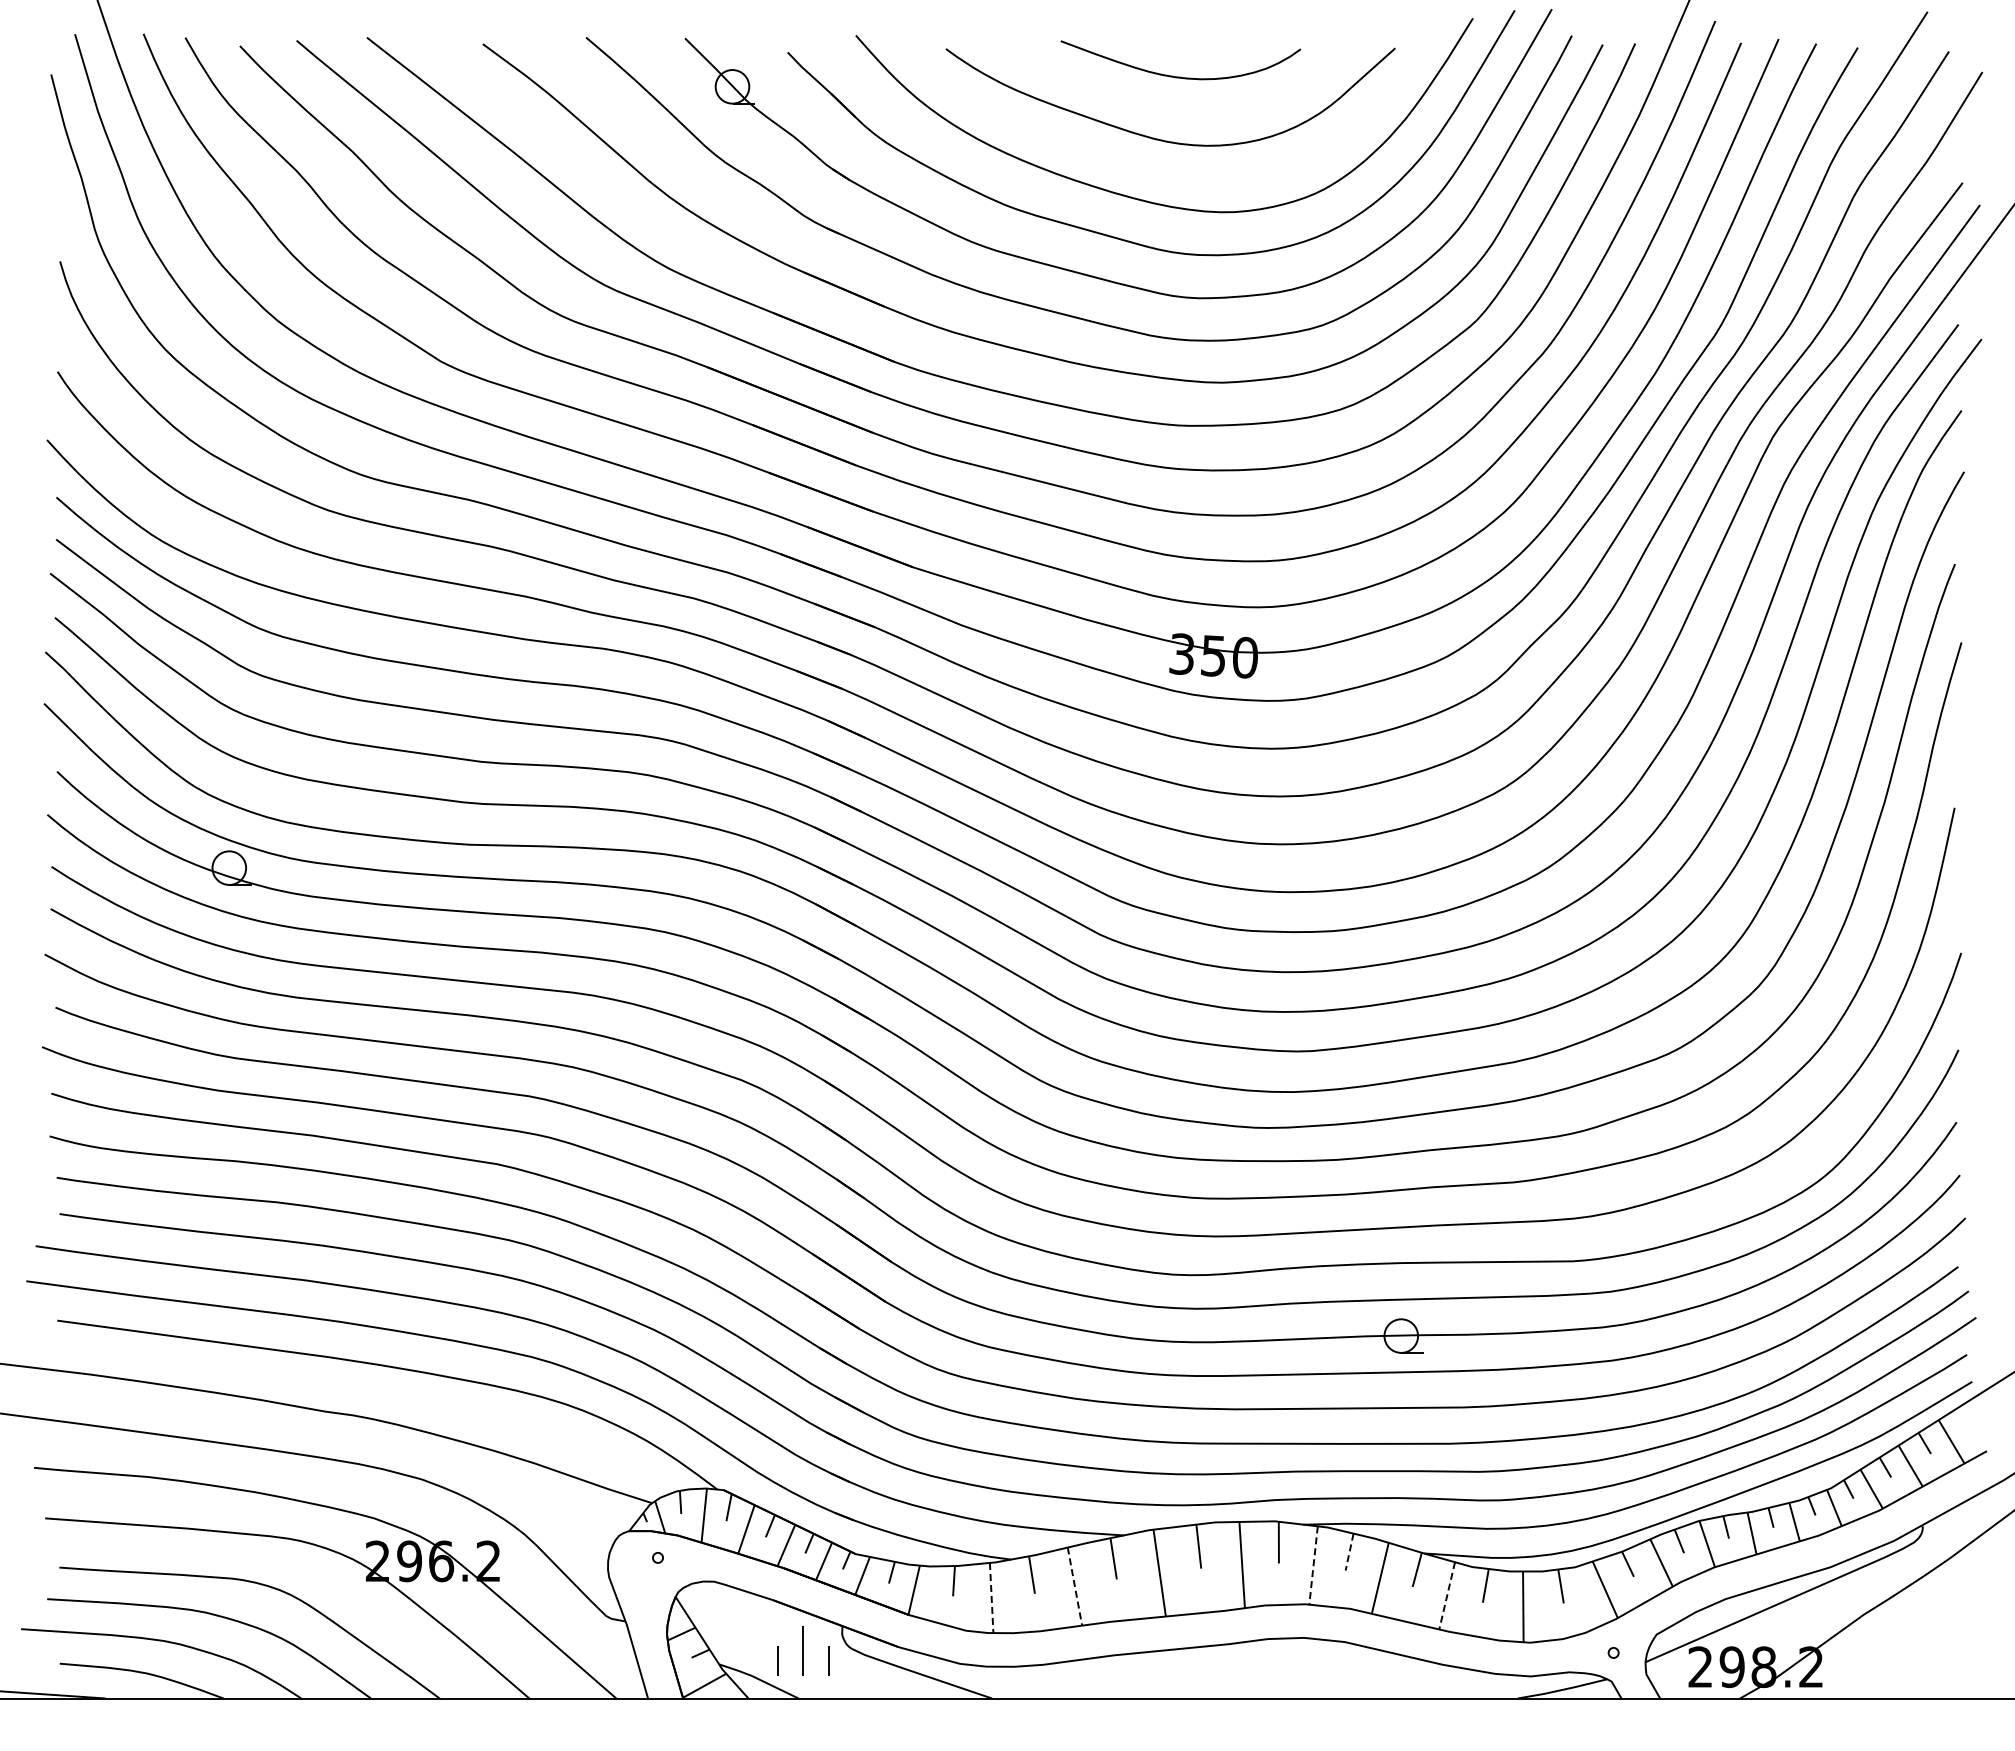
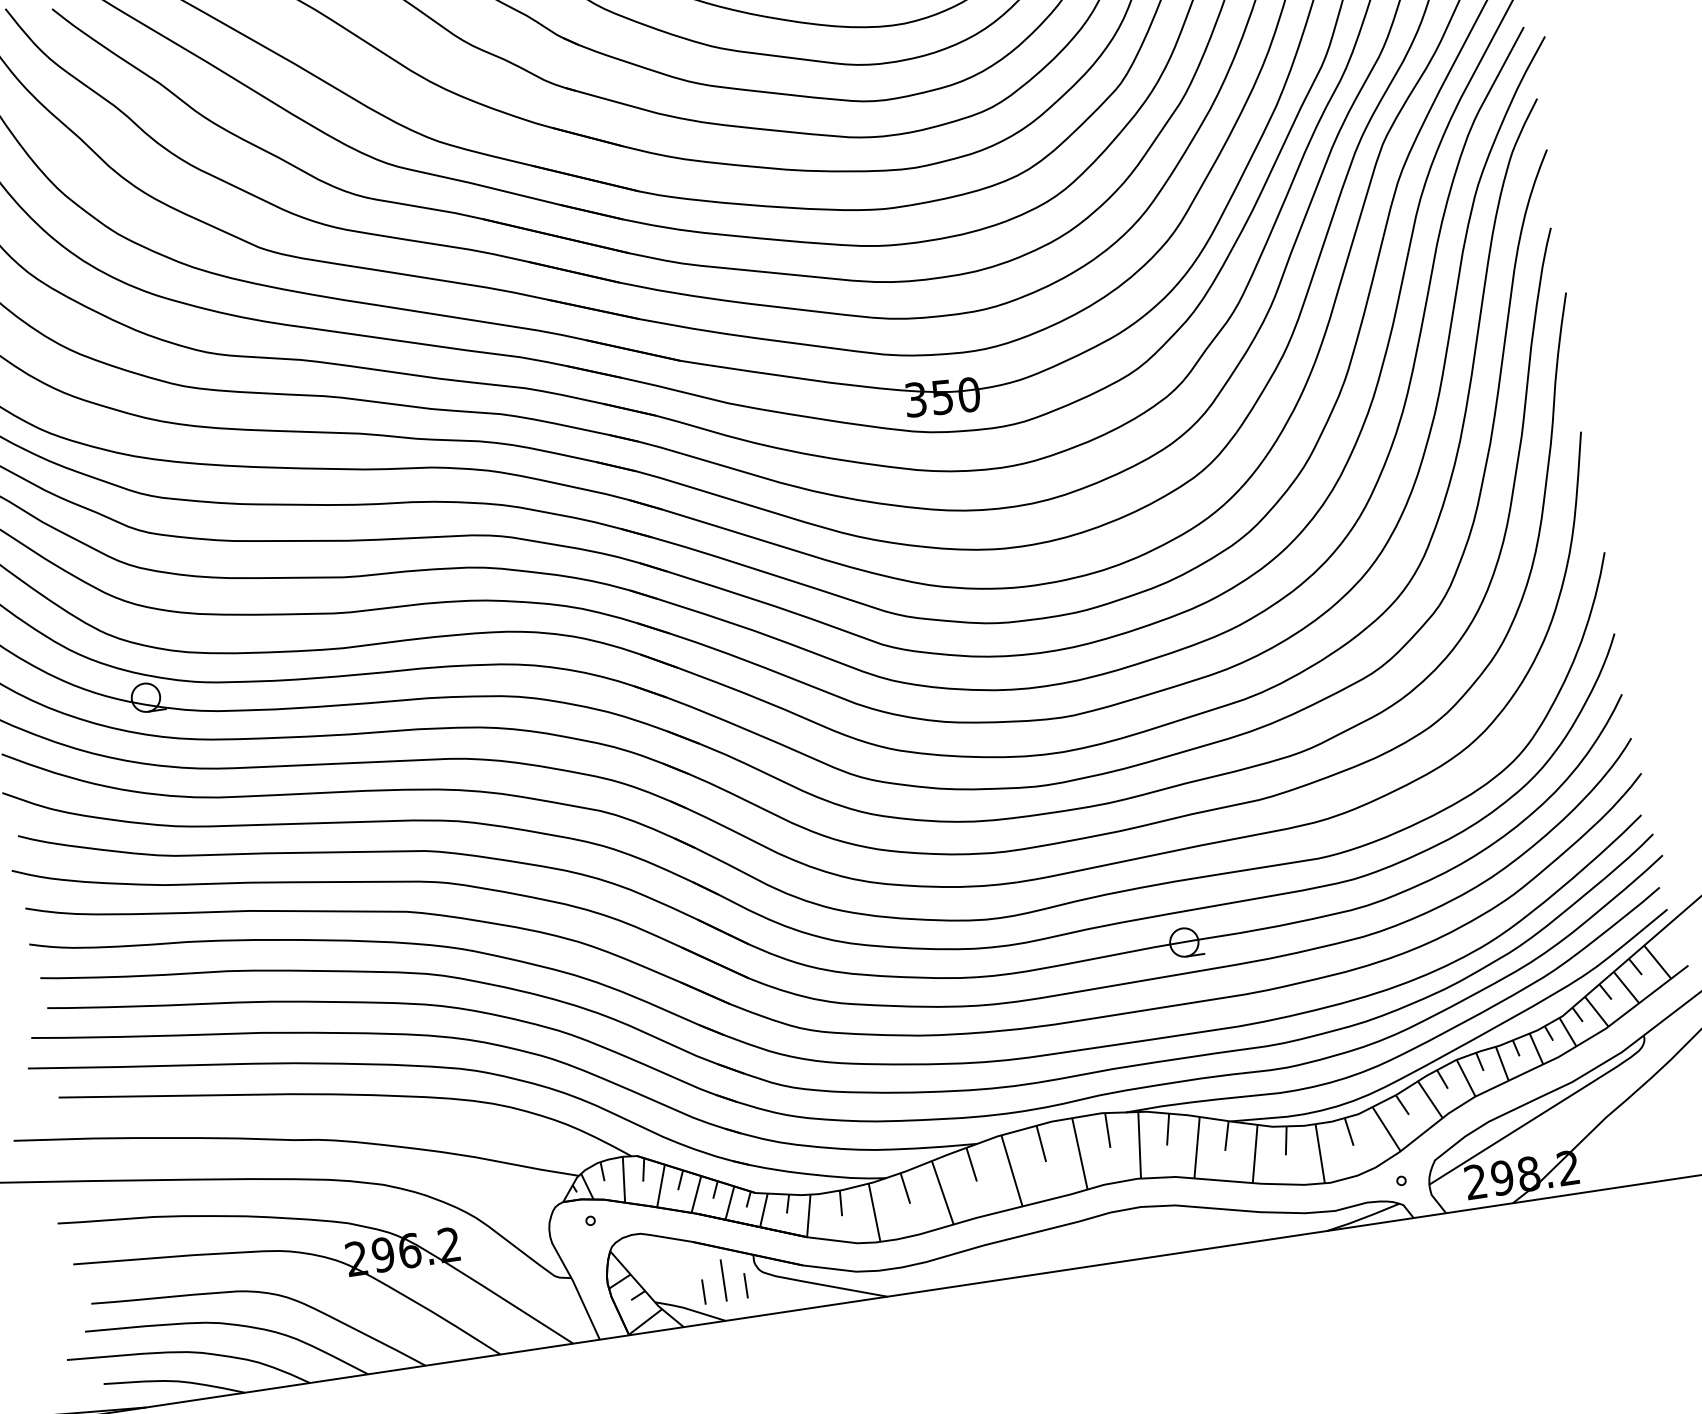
line: (1349, 1552) -> (1168, 1129), dashed -> solid
line: (1313, 1566) -> (1139, 1146), dashed -> solid
line: (1074, 1586) -> (942, 1192), dashed -> solid
line: (1447, 1595) -> (1255, 1153), dashed -> solid
line: (991, 1598) -> (874, 1213), dashed -> solid

